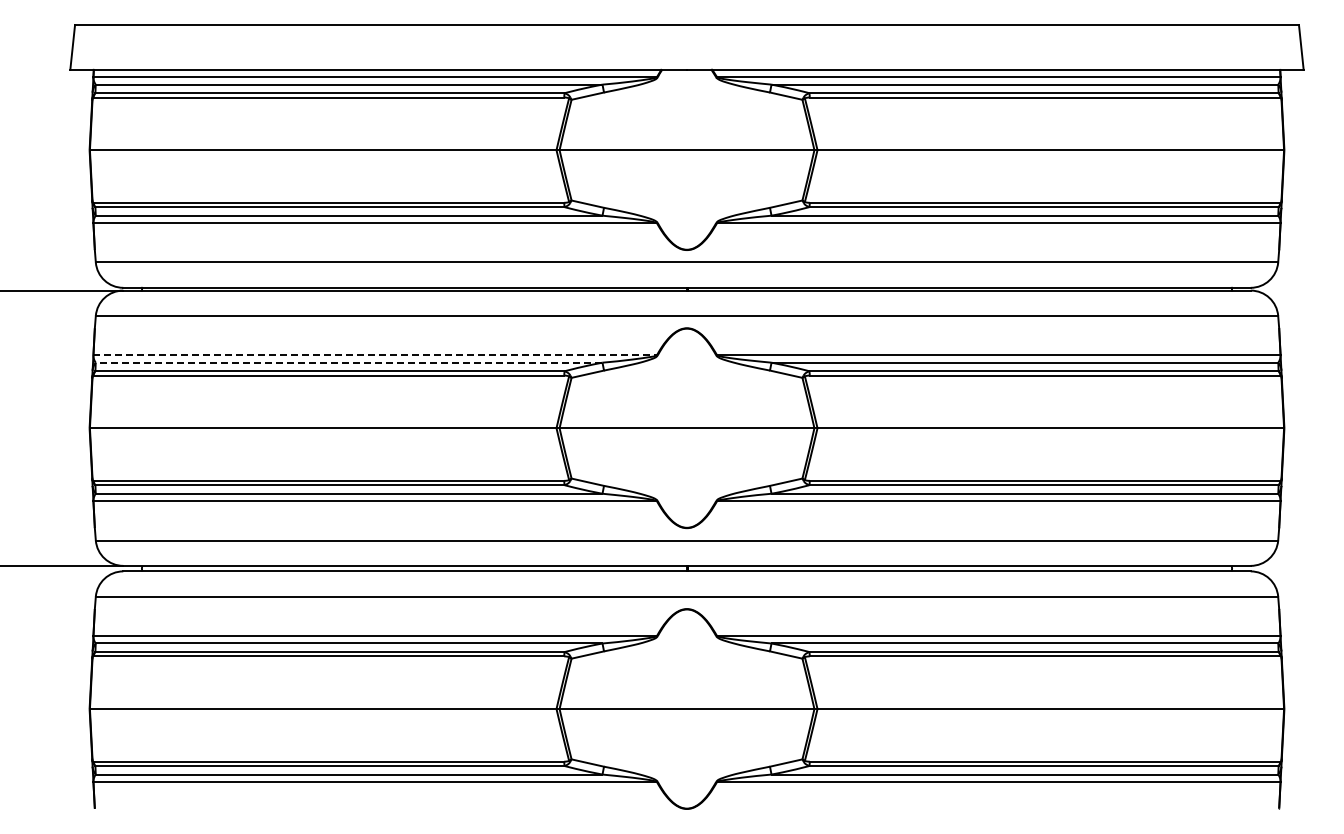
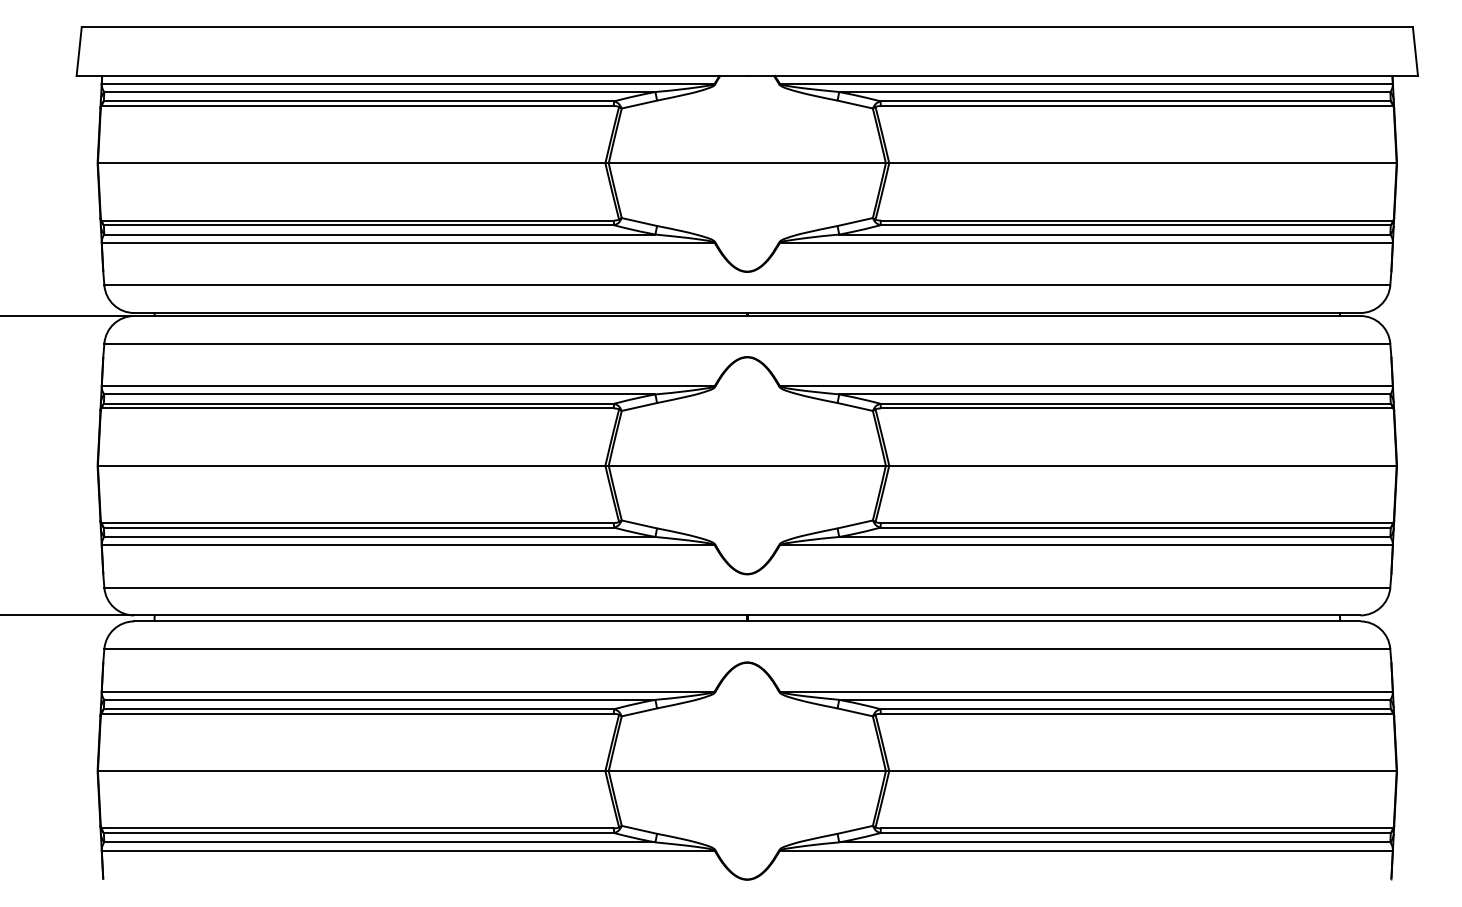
line: (375, 355) -> (408, 386), dashed -> solid
line: (348, 362) -> (379, 394), dashed -> solid

